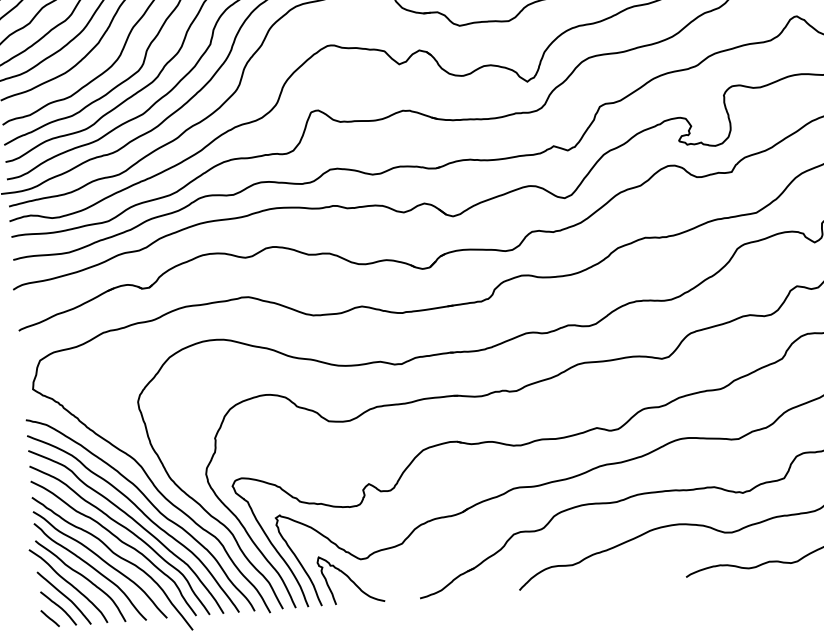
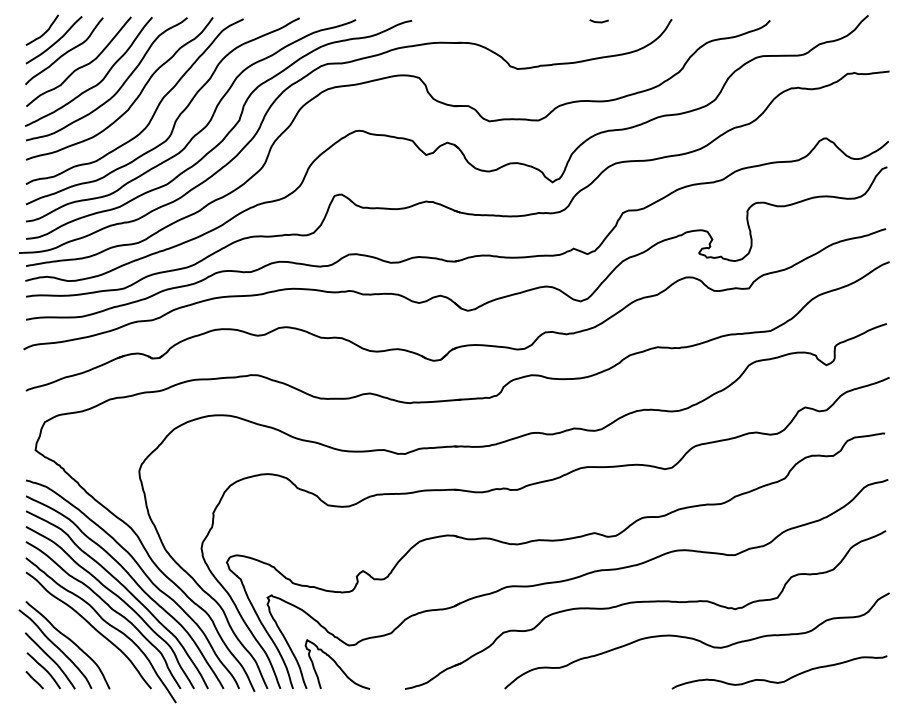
curve: (92, 568) -> (80, 633), removed

